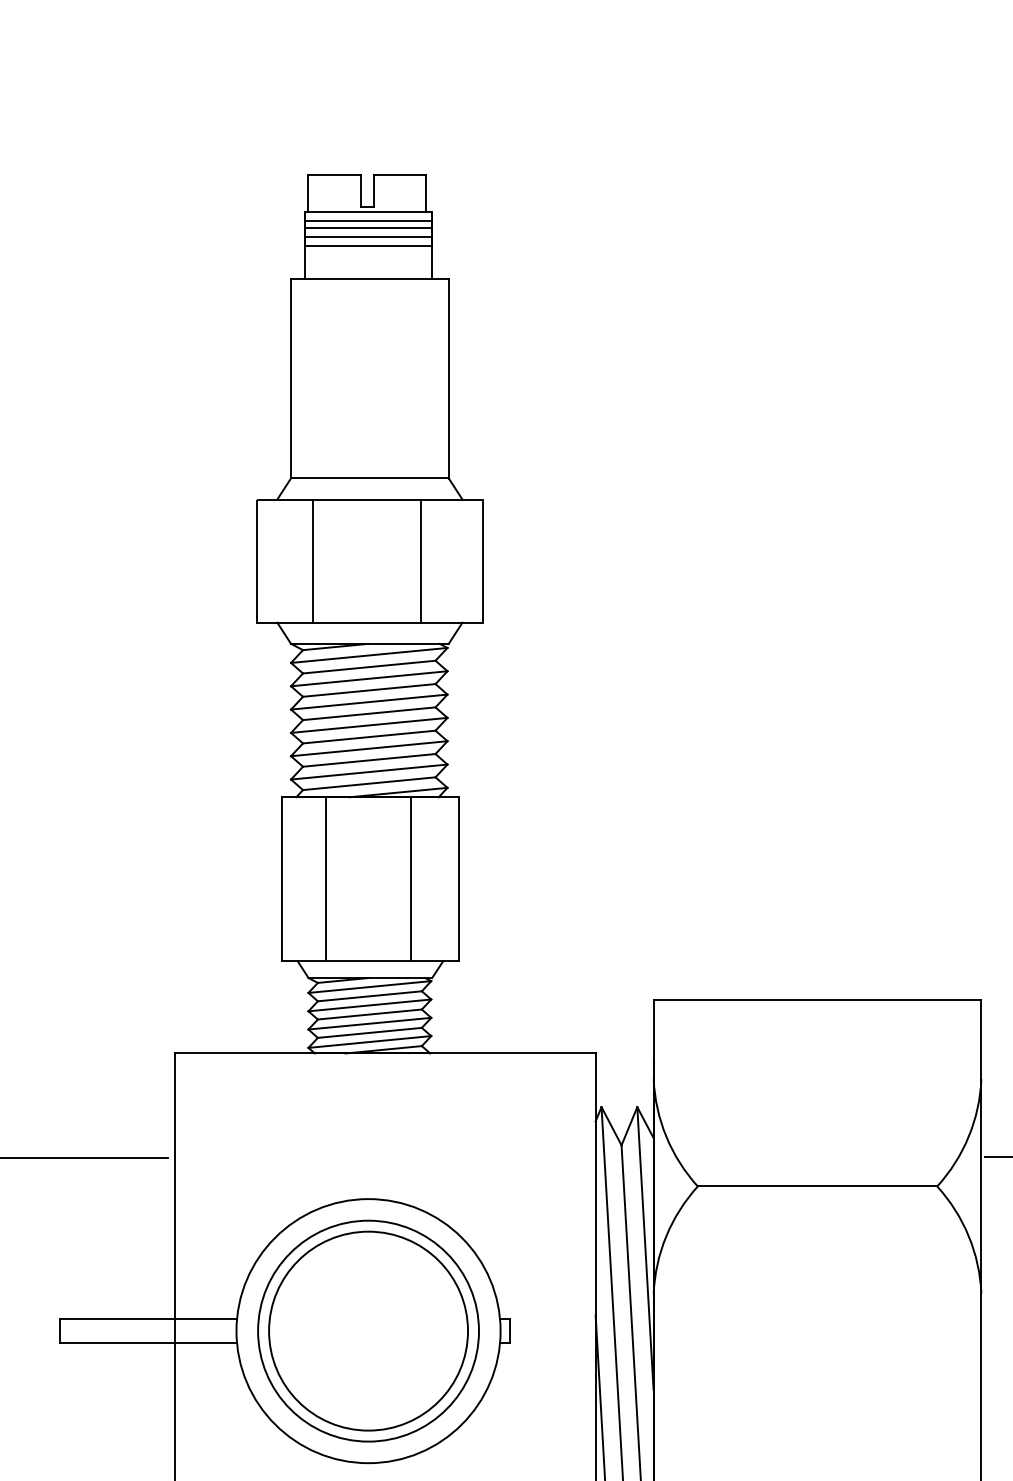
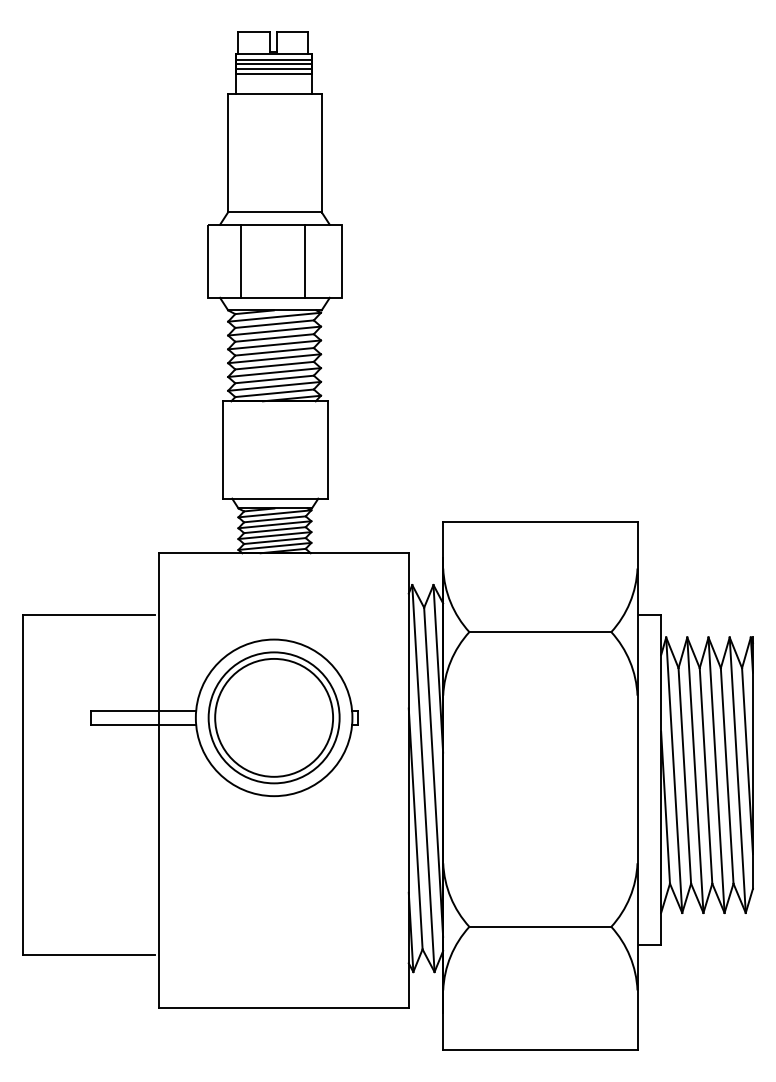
line: (325, 878) -> (248, 449), removed
line: (411, 878) -> (299, 449), removed

